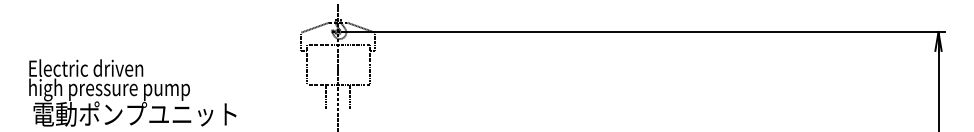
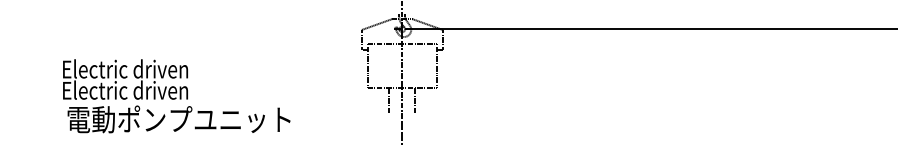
text: (109, 89) -> (151, 92), high pressure pump -> Electric driven

